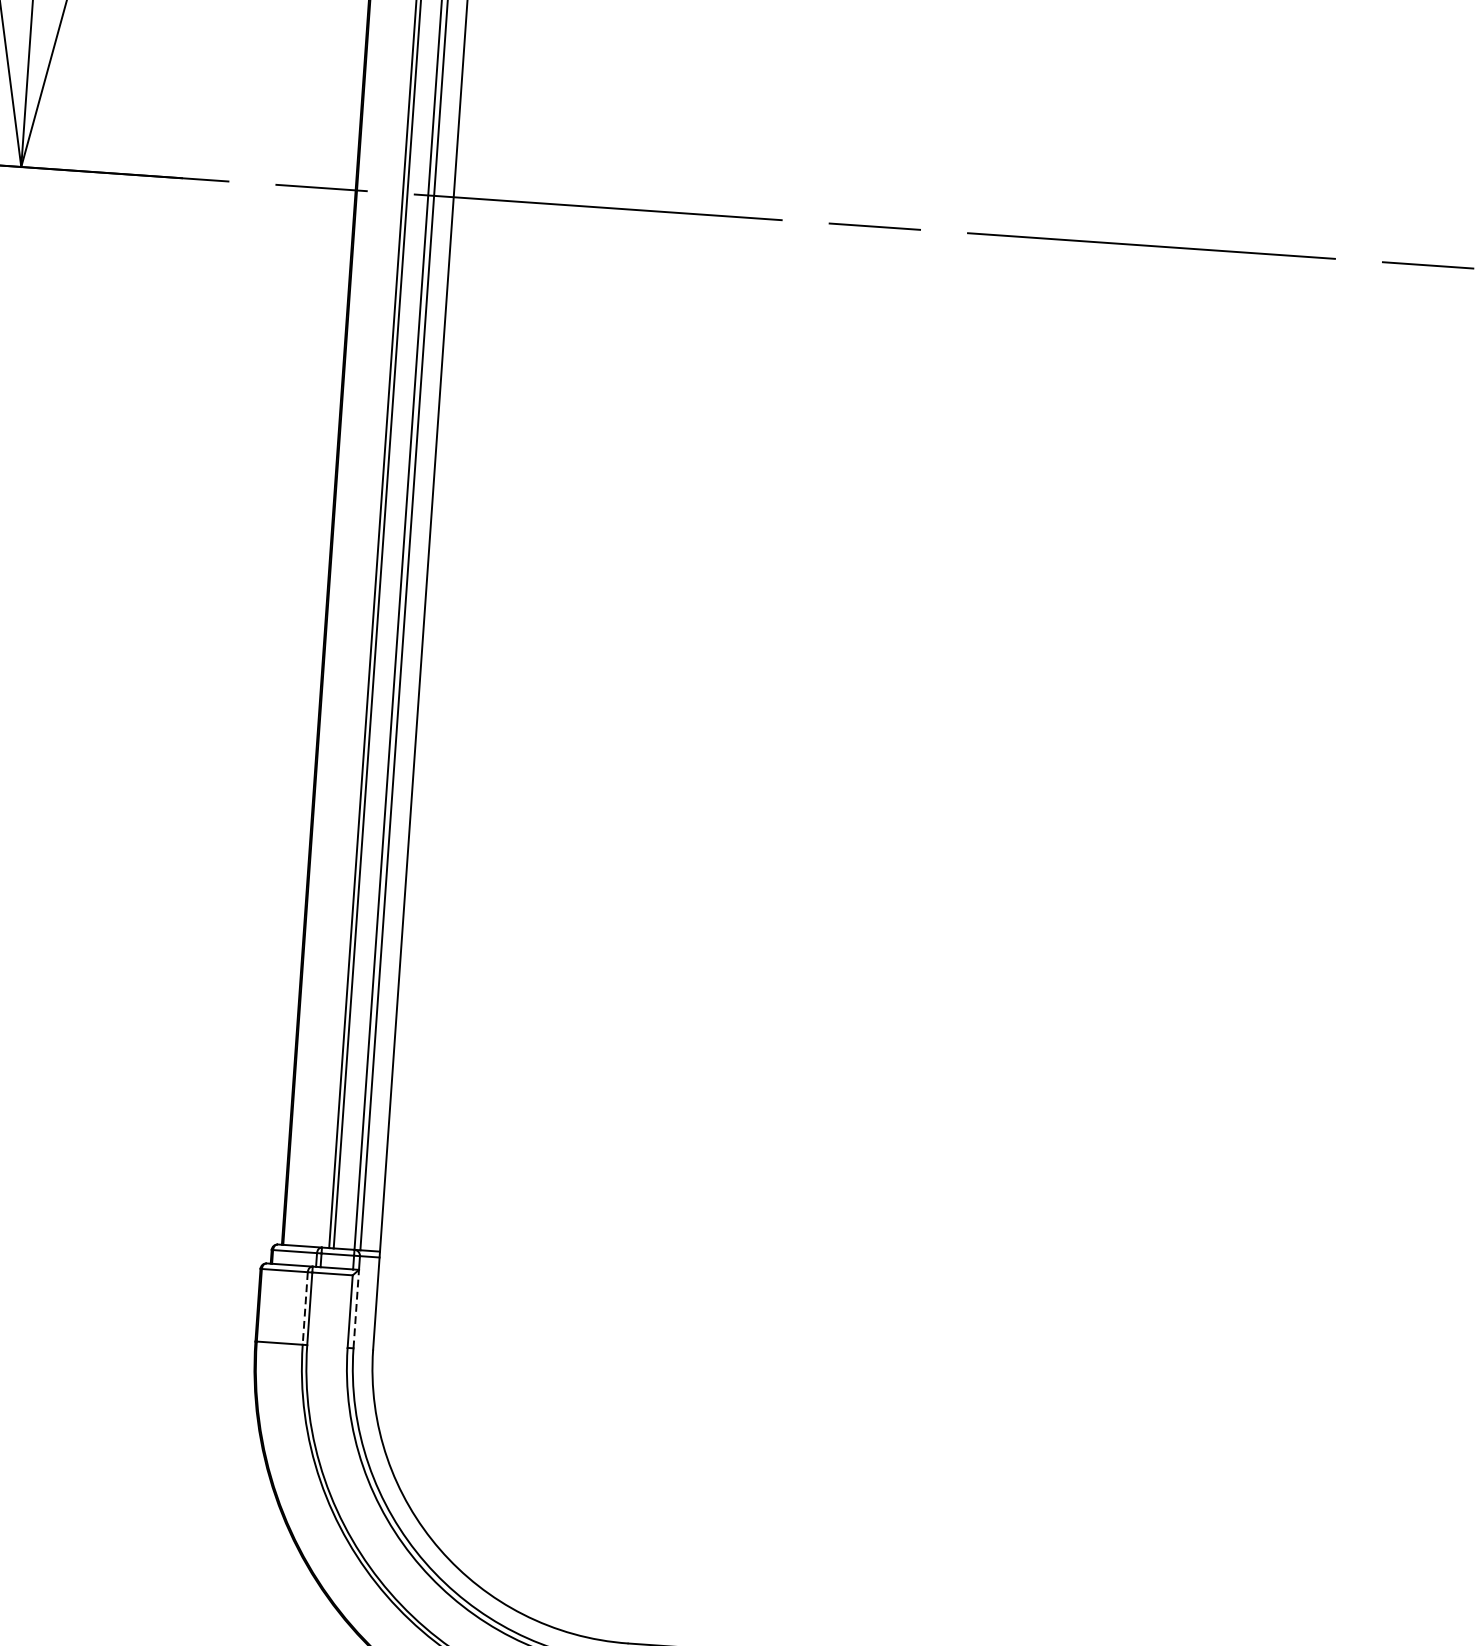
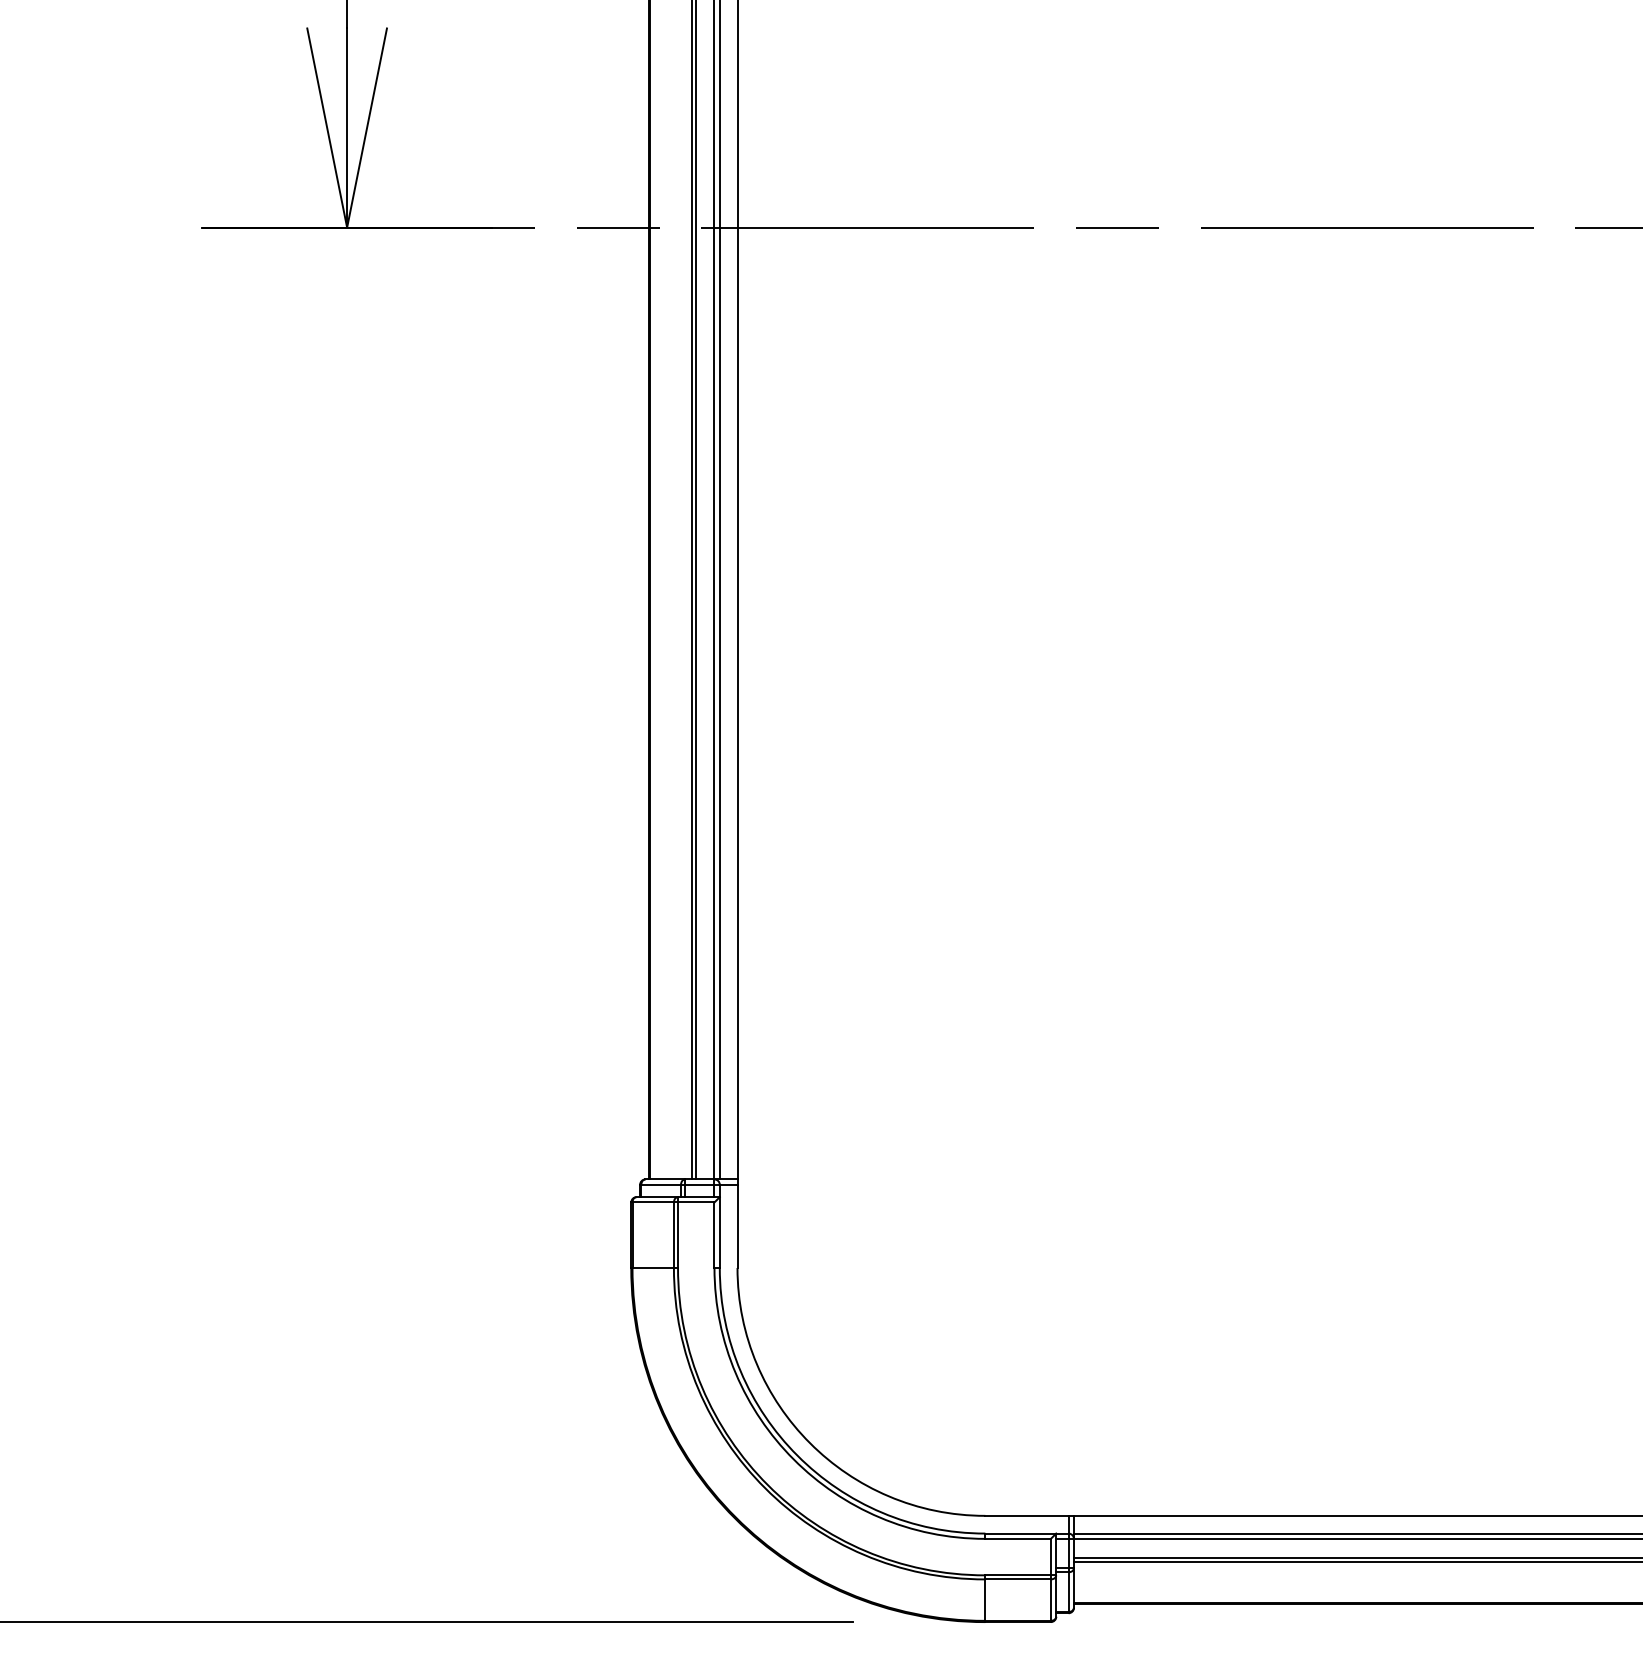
line: (304, 1308) -> (673, 1235), dashed -> solid
line: (355, 1309) -> (719, 1232), dashed -> solid

